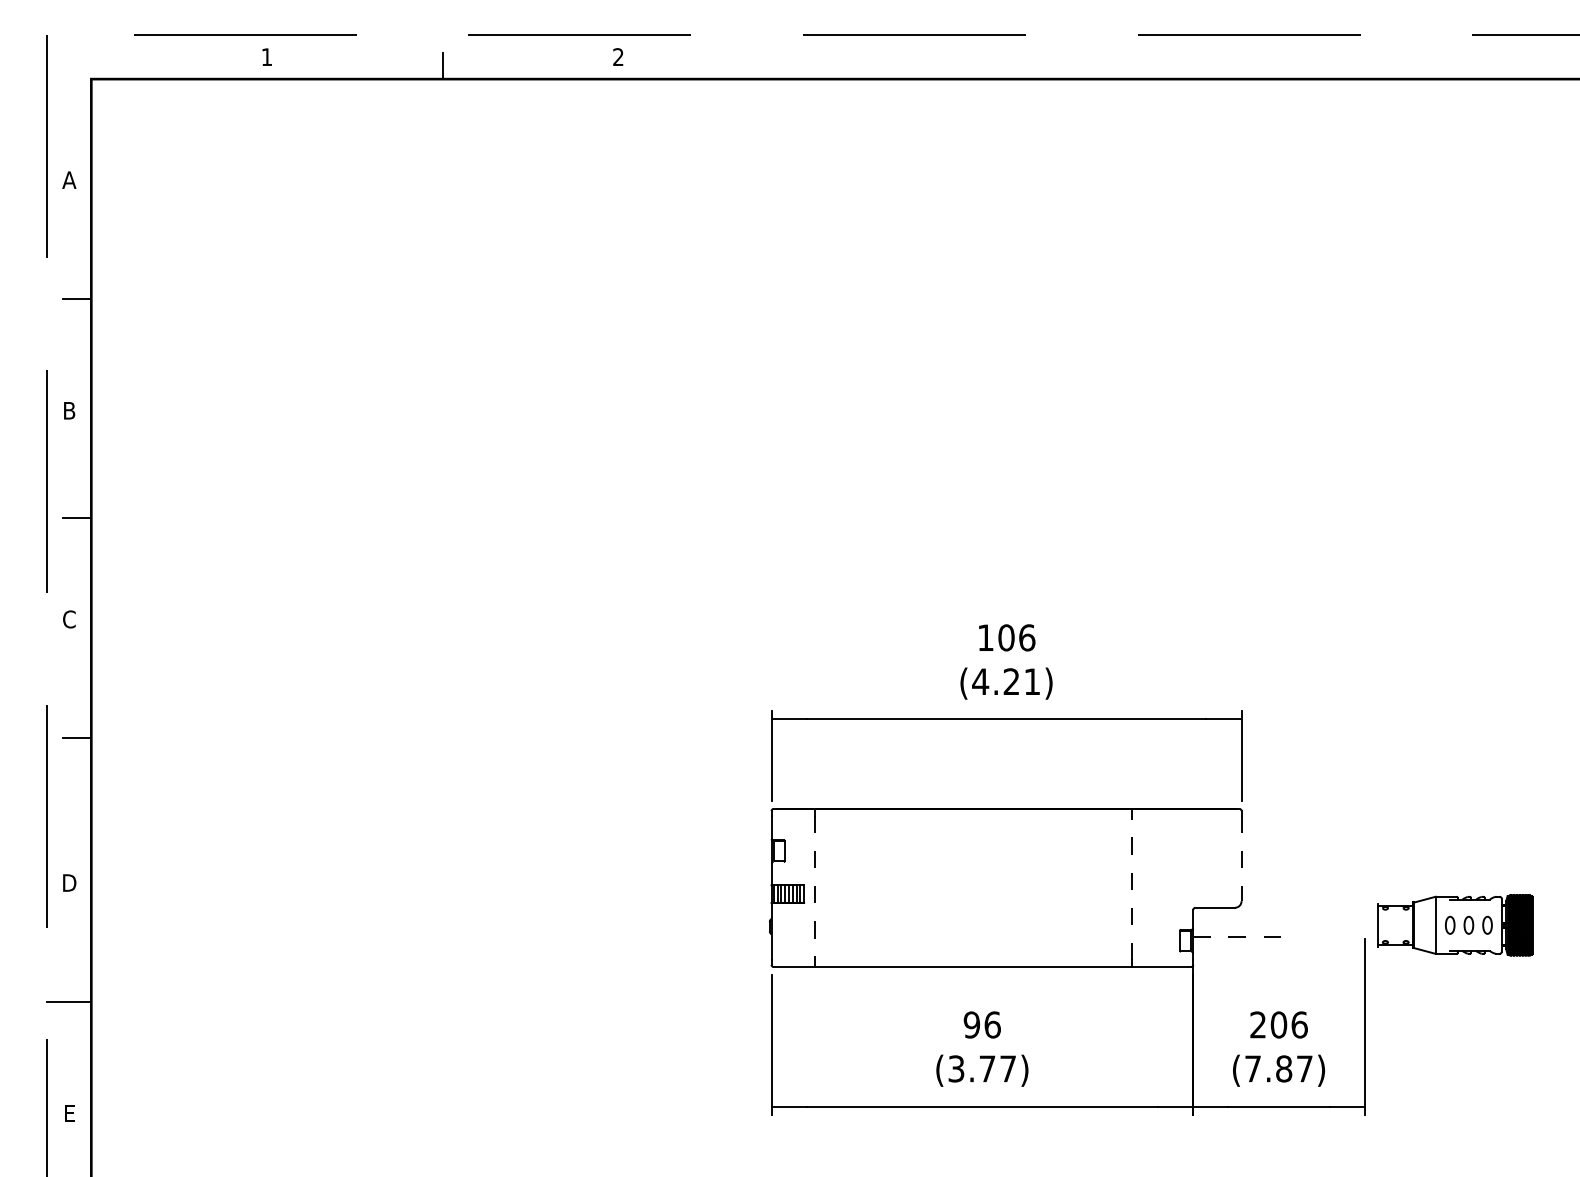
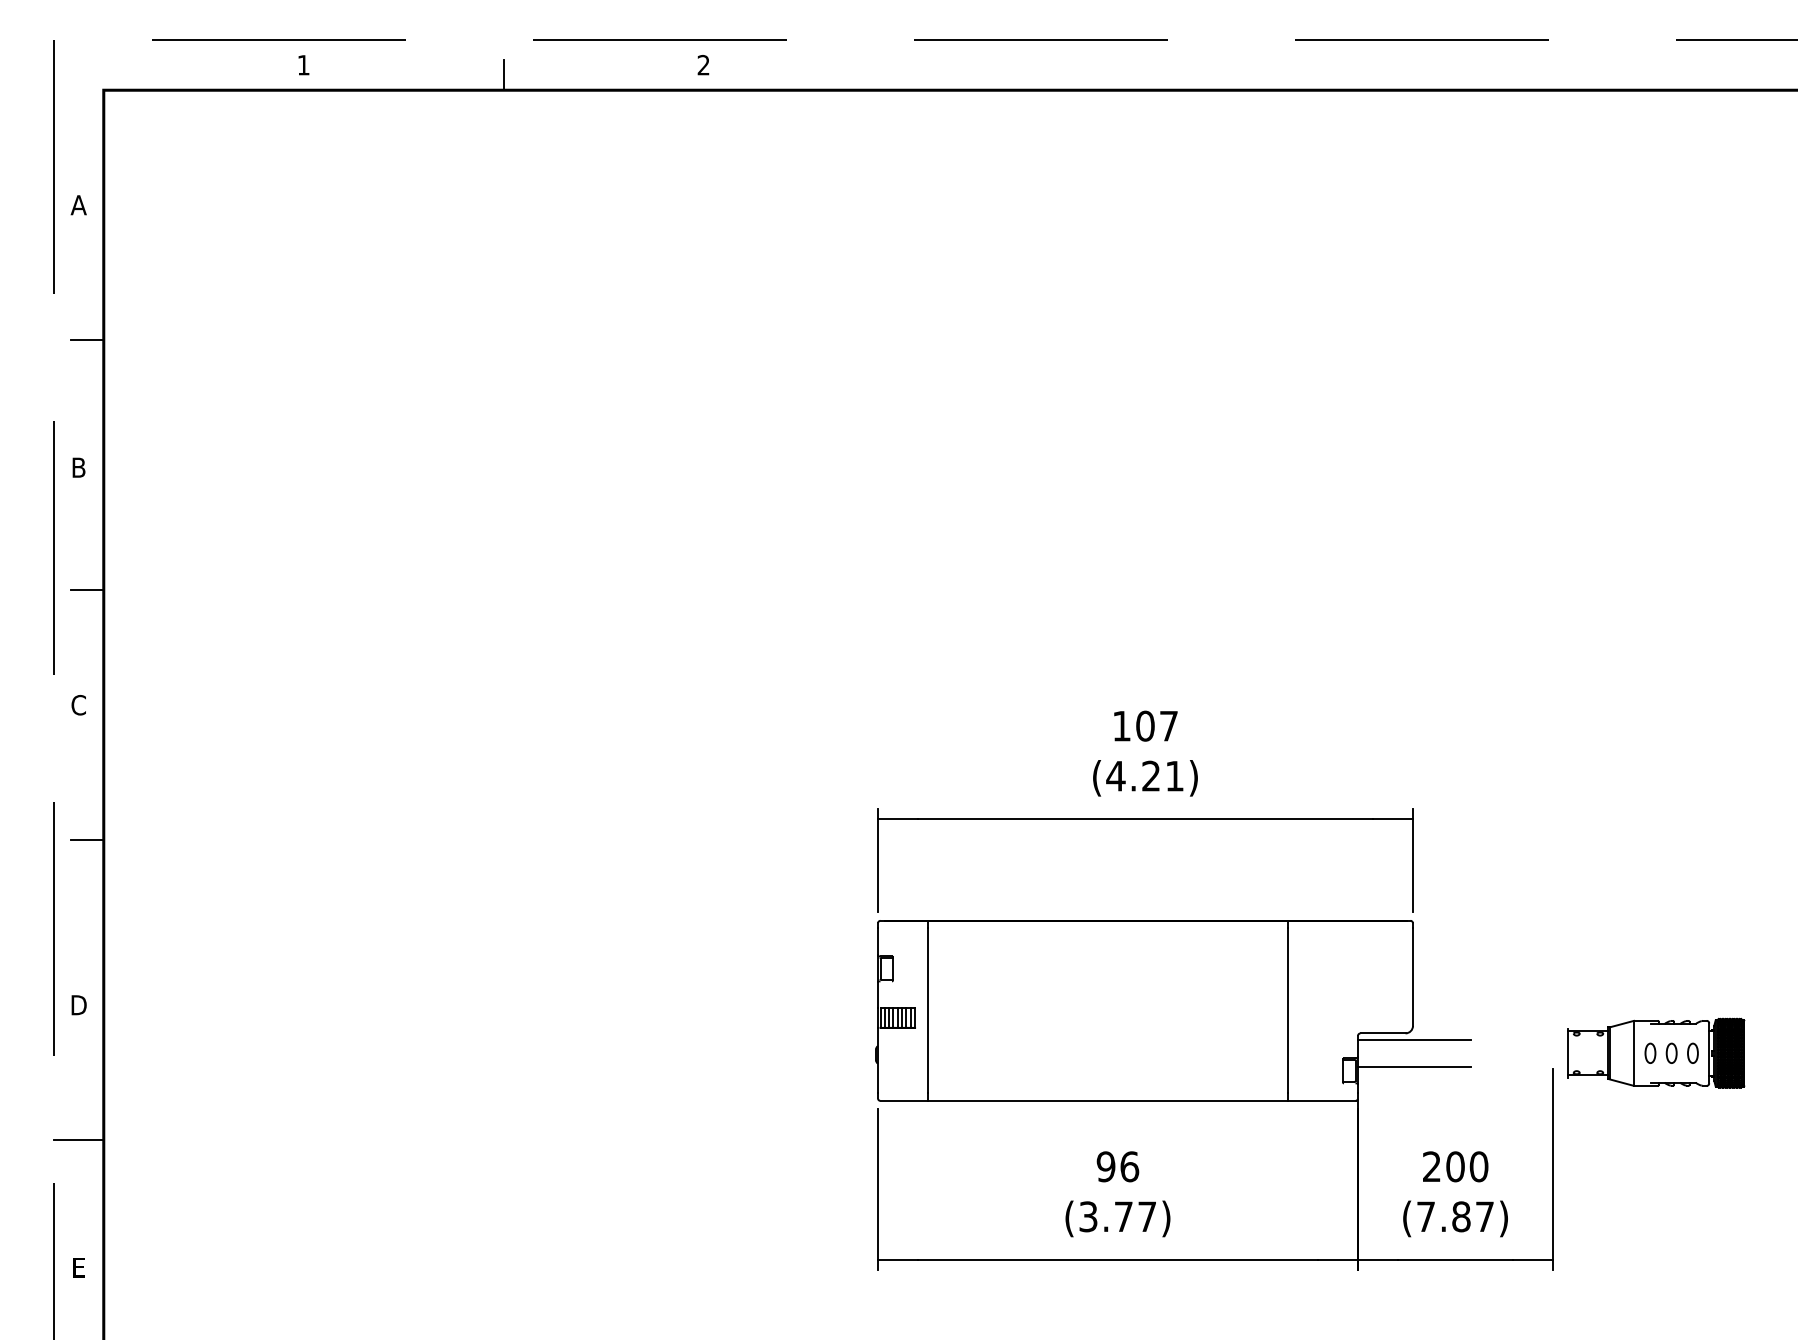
text: (1027, 637) -> (1169, 725), 106 -> 107
line: (1241, 858) -> (1412, 977), dashed -> solid
line: (1131, 887) -> (1287, 1010), dashed -> solid
line: (815, 888) -> (928, 1011), dashed -> solid
line: (1242, 913) -> (1414, 1039), added
line: (1242, 936) -> (1414, 1066), dashed -> solid
text: (1299, 1024) -> (1478, 1166), 206 -> 200

